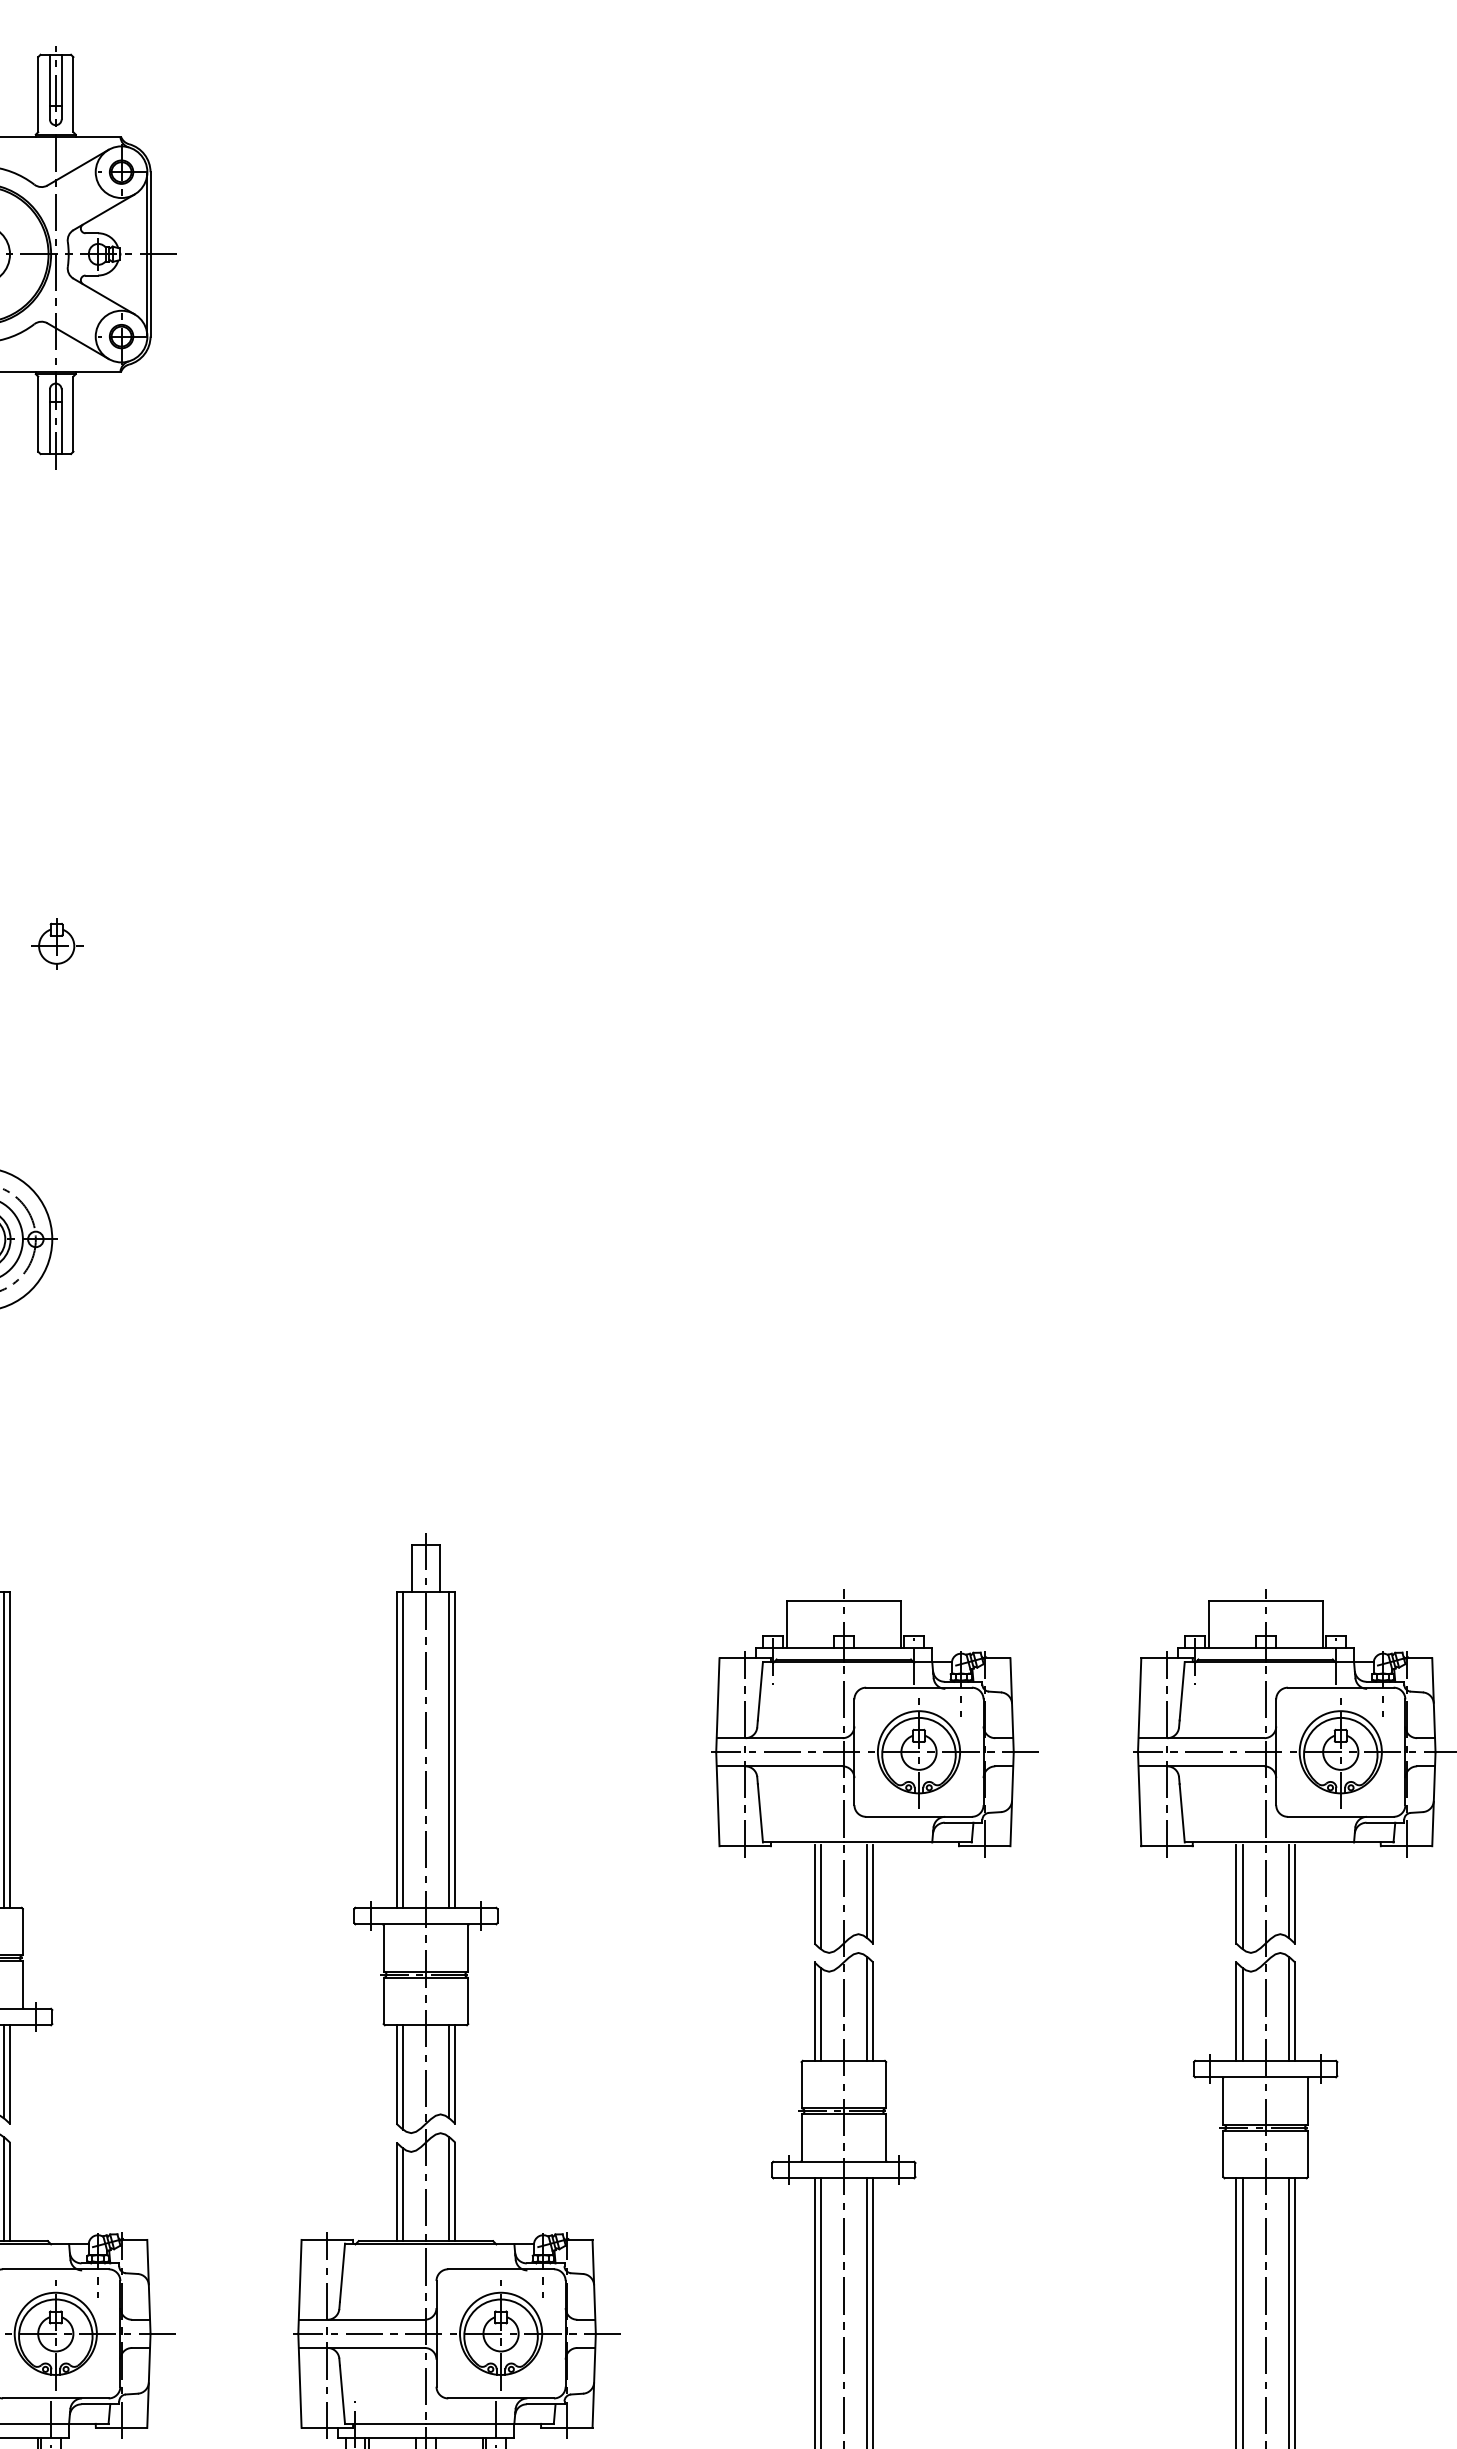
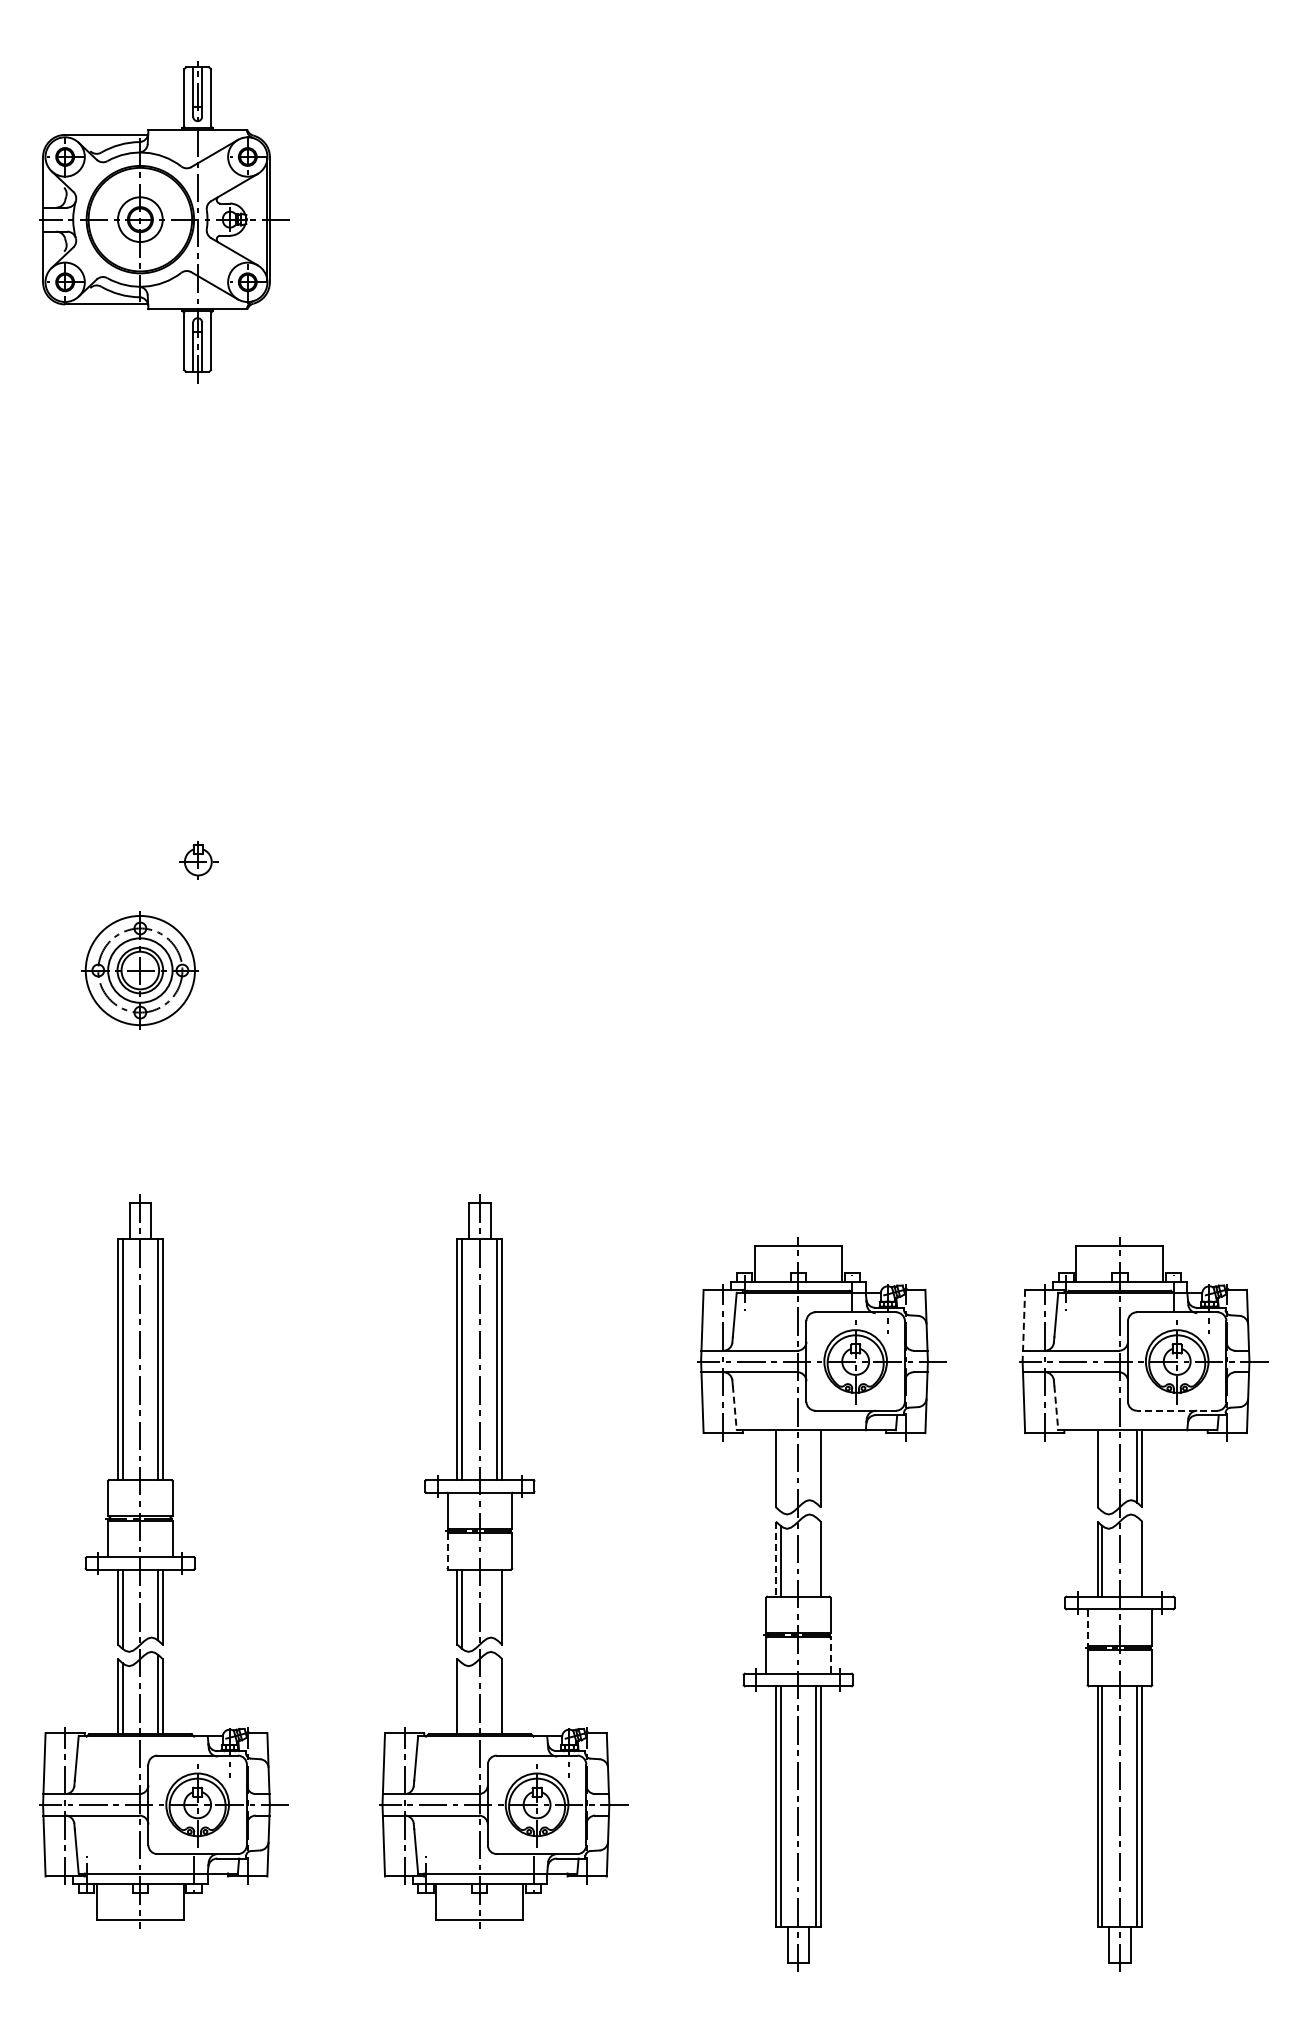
part: (56, 944) -> (198, 860), moved
line: (1139, 1705) -> (1023, 1325), solid -> dashed
line: (760, 1813) -> (734, 1408), solid -> dashed
line: (1182, 1813) -> (1056, 1408), solid -> dashed
line: (1339, 1816) -> (1176, 1410), solid -> dashed
line: (866, 1891) -> (815, 1467), removed
line: (820, 1896) -> (780, 1471), removed
line: (1242, 1896) -> (1102, 1471), removed
line: (383, 2001) -> (447, 1551), solid -> dashed
line: (866, 2008) -> (815, 1556), removed
line: (1288, 2008) -> (1137, 1556), removed
line: (815, 2011) -> (776, 1559), solid -> dashed
line: (449, 2071) -> (497, 1604), removed
line: (1223, 2101) -> (1087, 1627), solid -> dashed
line: (885, 2137) -> (830, 1655), solid -> dashed
line: (449, 2189) -> (497, 1694), removed
line: (403, 2194) -> (462, 1698), removed

